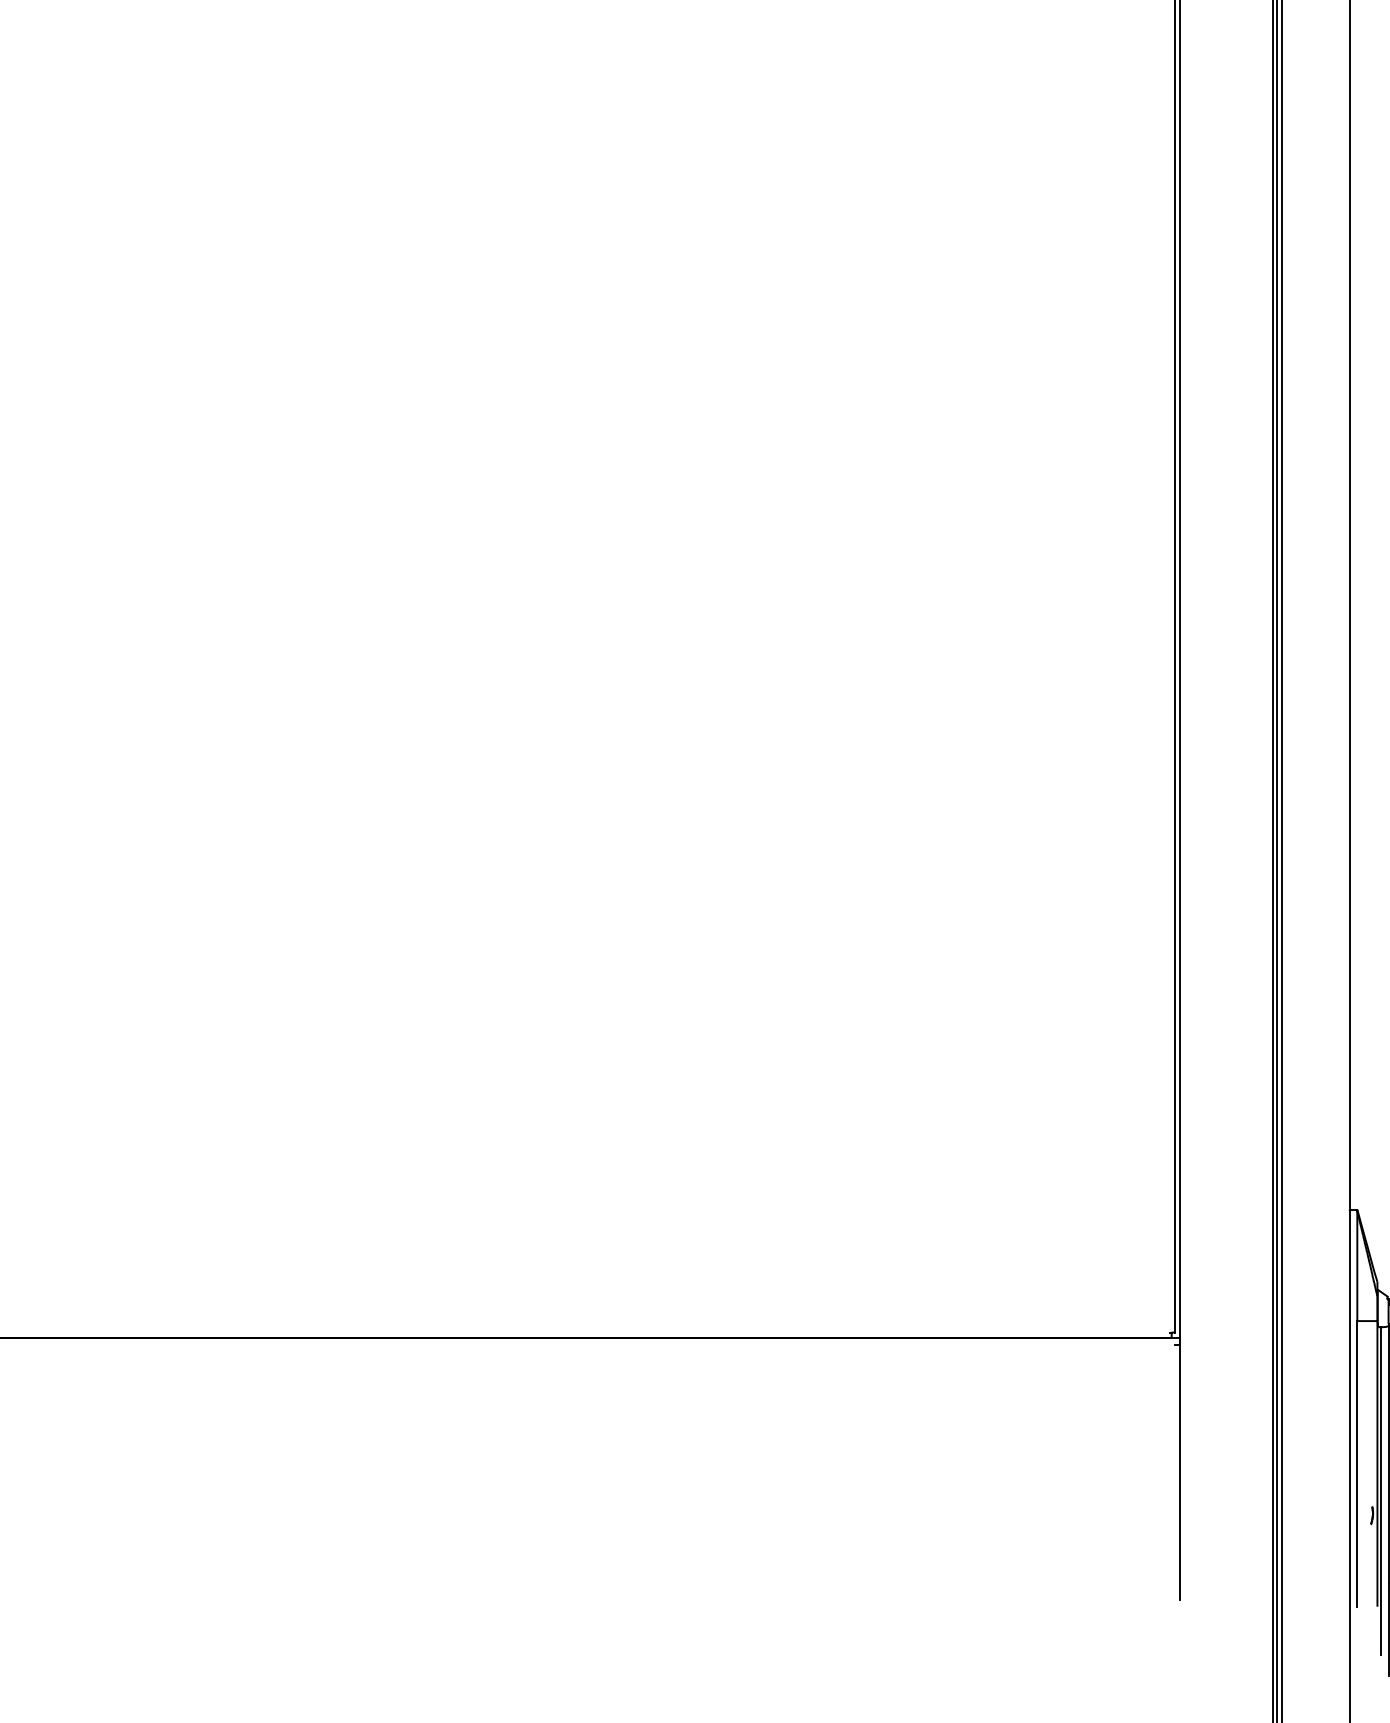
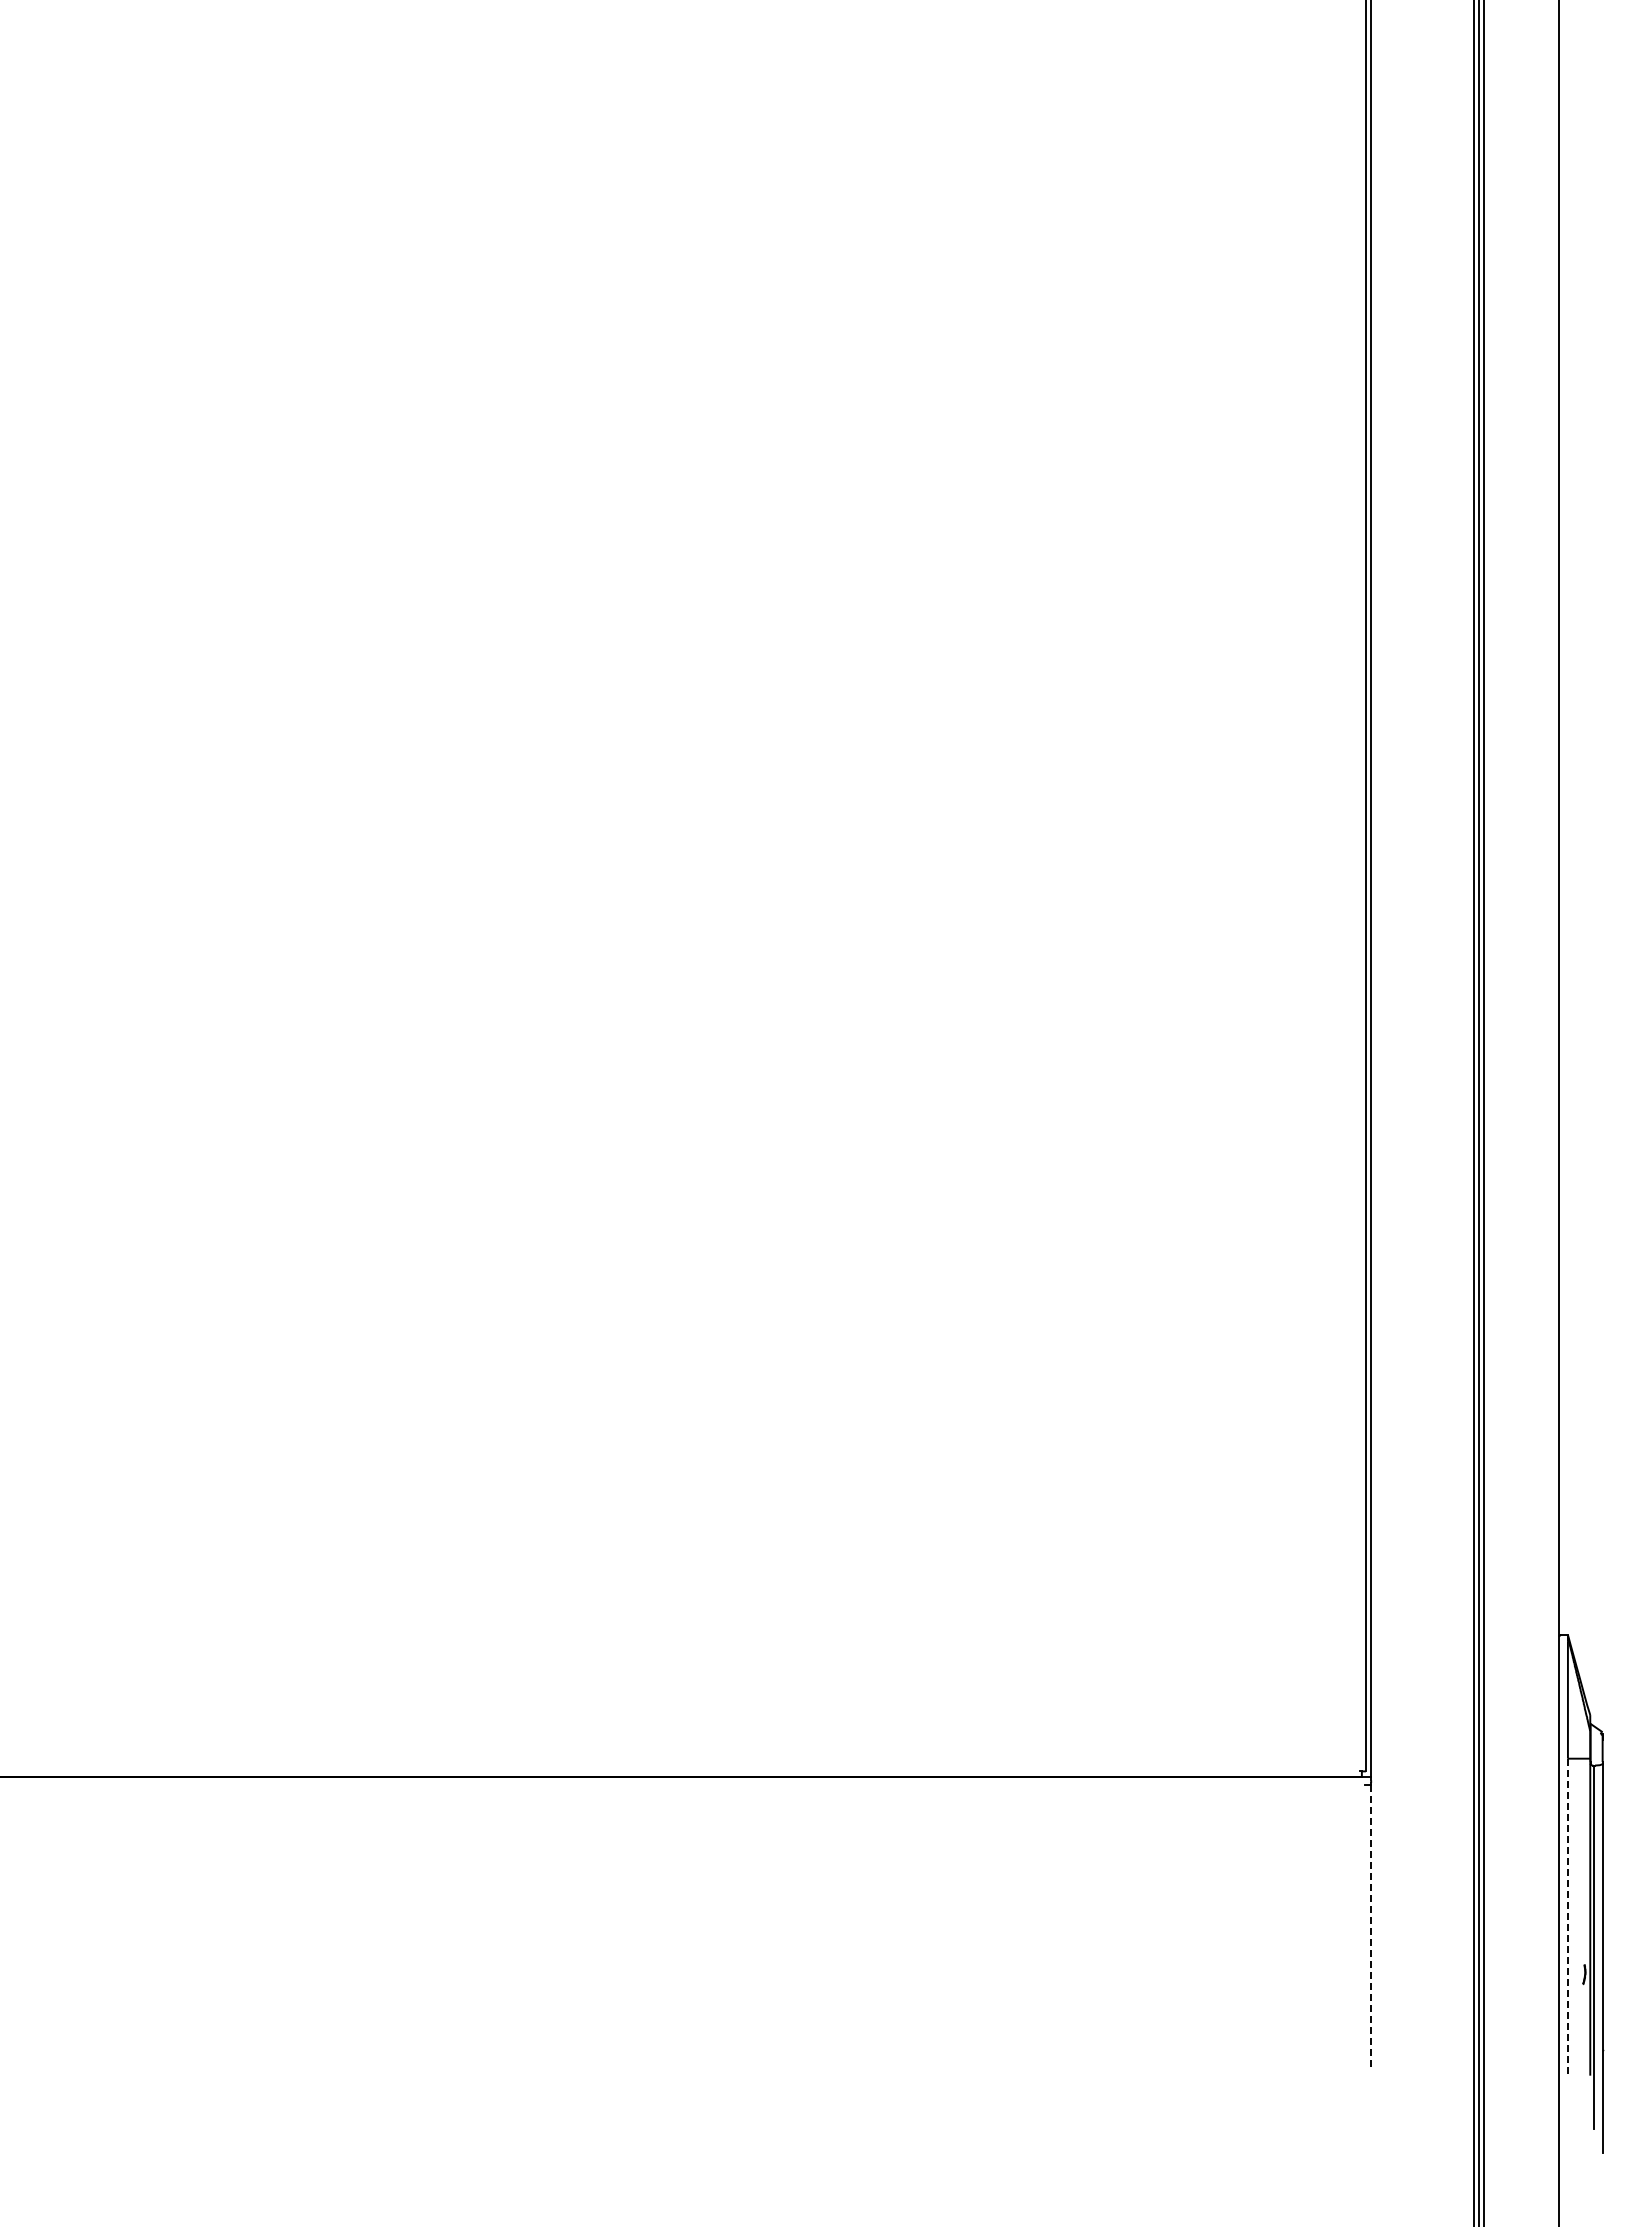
line: (1356, 1464) -> (1567, 1917), solid -> dashed
line: (1180, 1472) -> (1371, 1926), solid -> dashed

